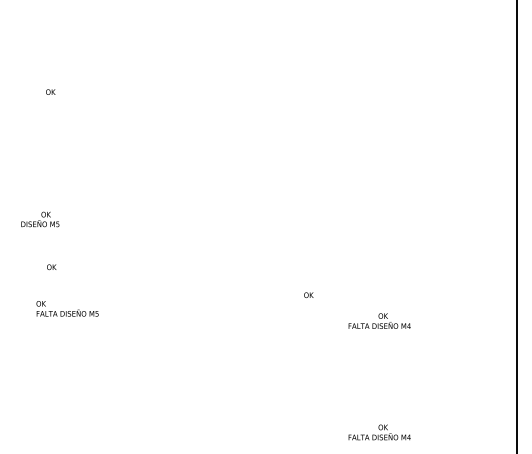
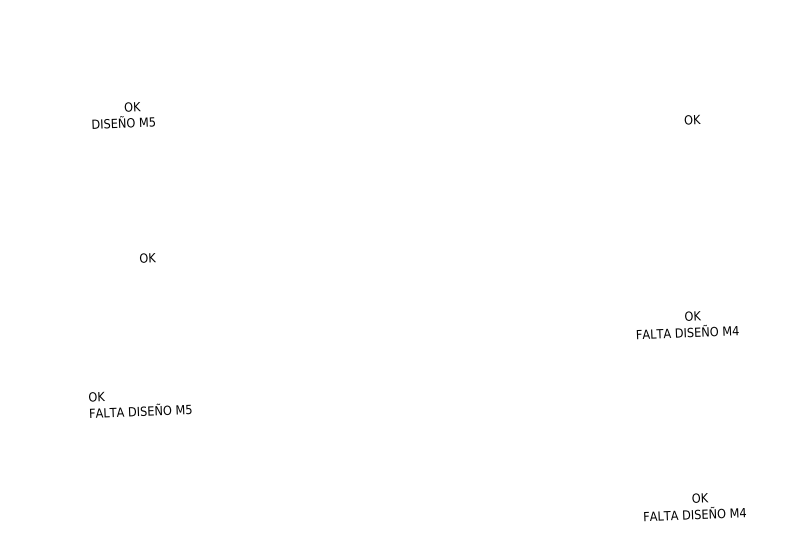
text: (40, 219) -> (123, 115), moved
text: (308, 294) -> (691, 118), moved
text: (67, 308) -> (140, 402), moved

